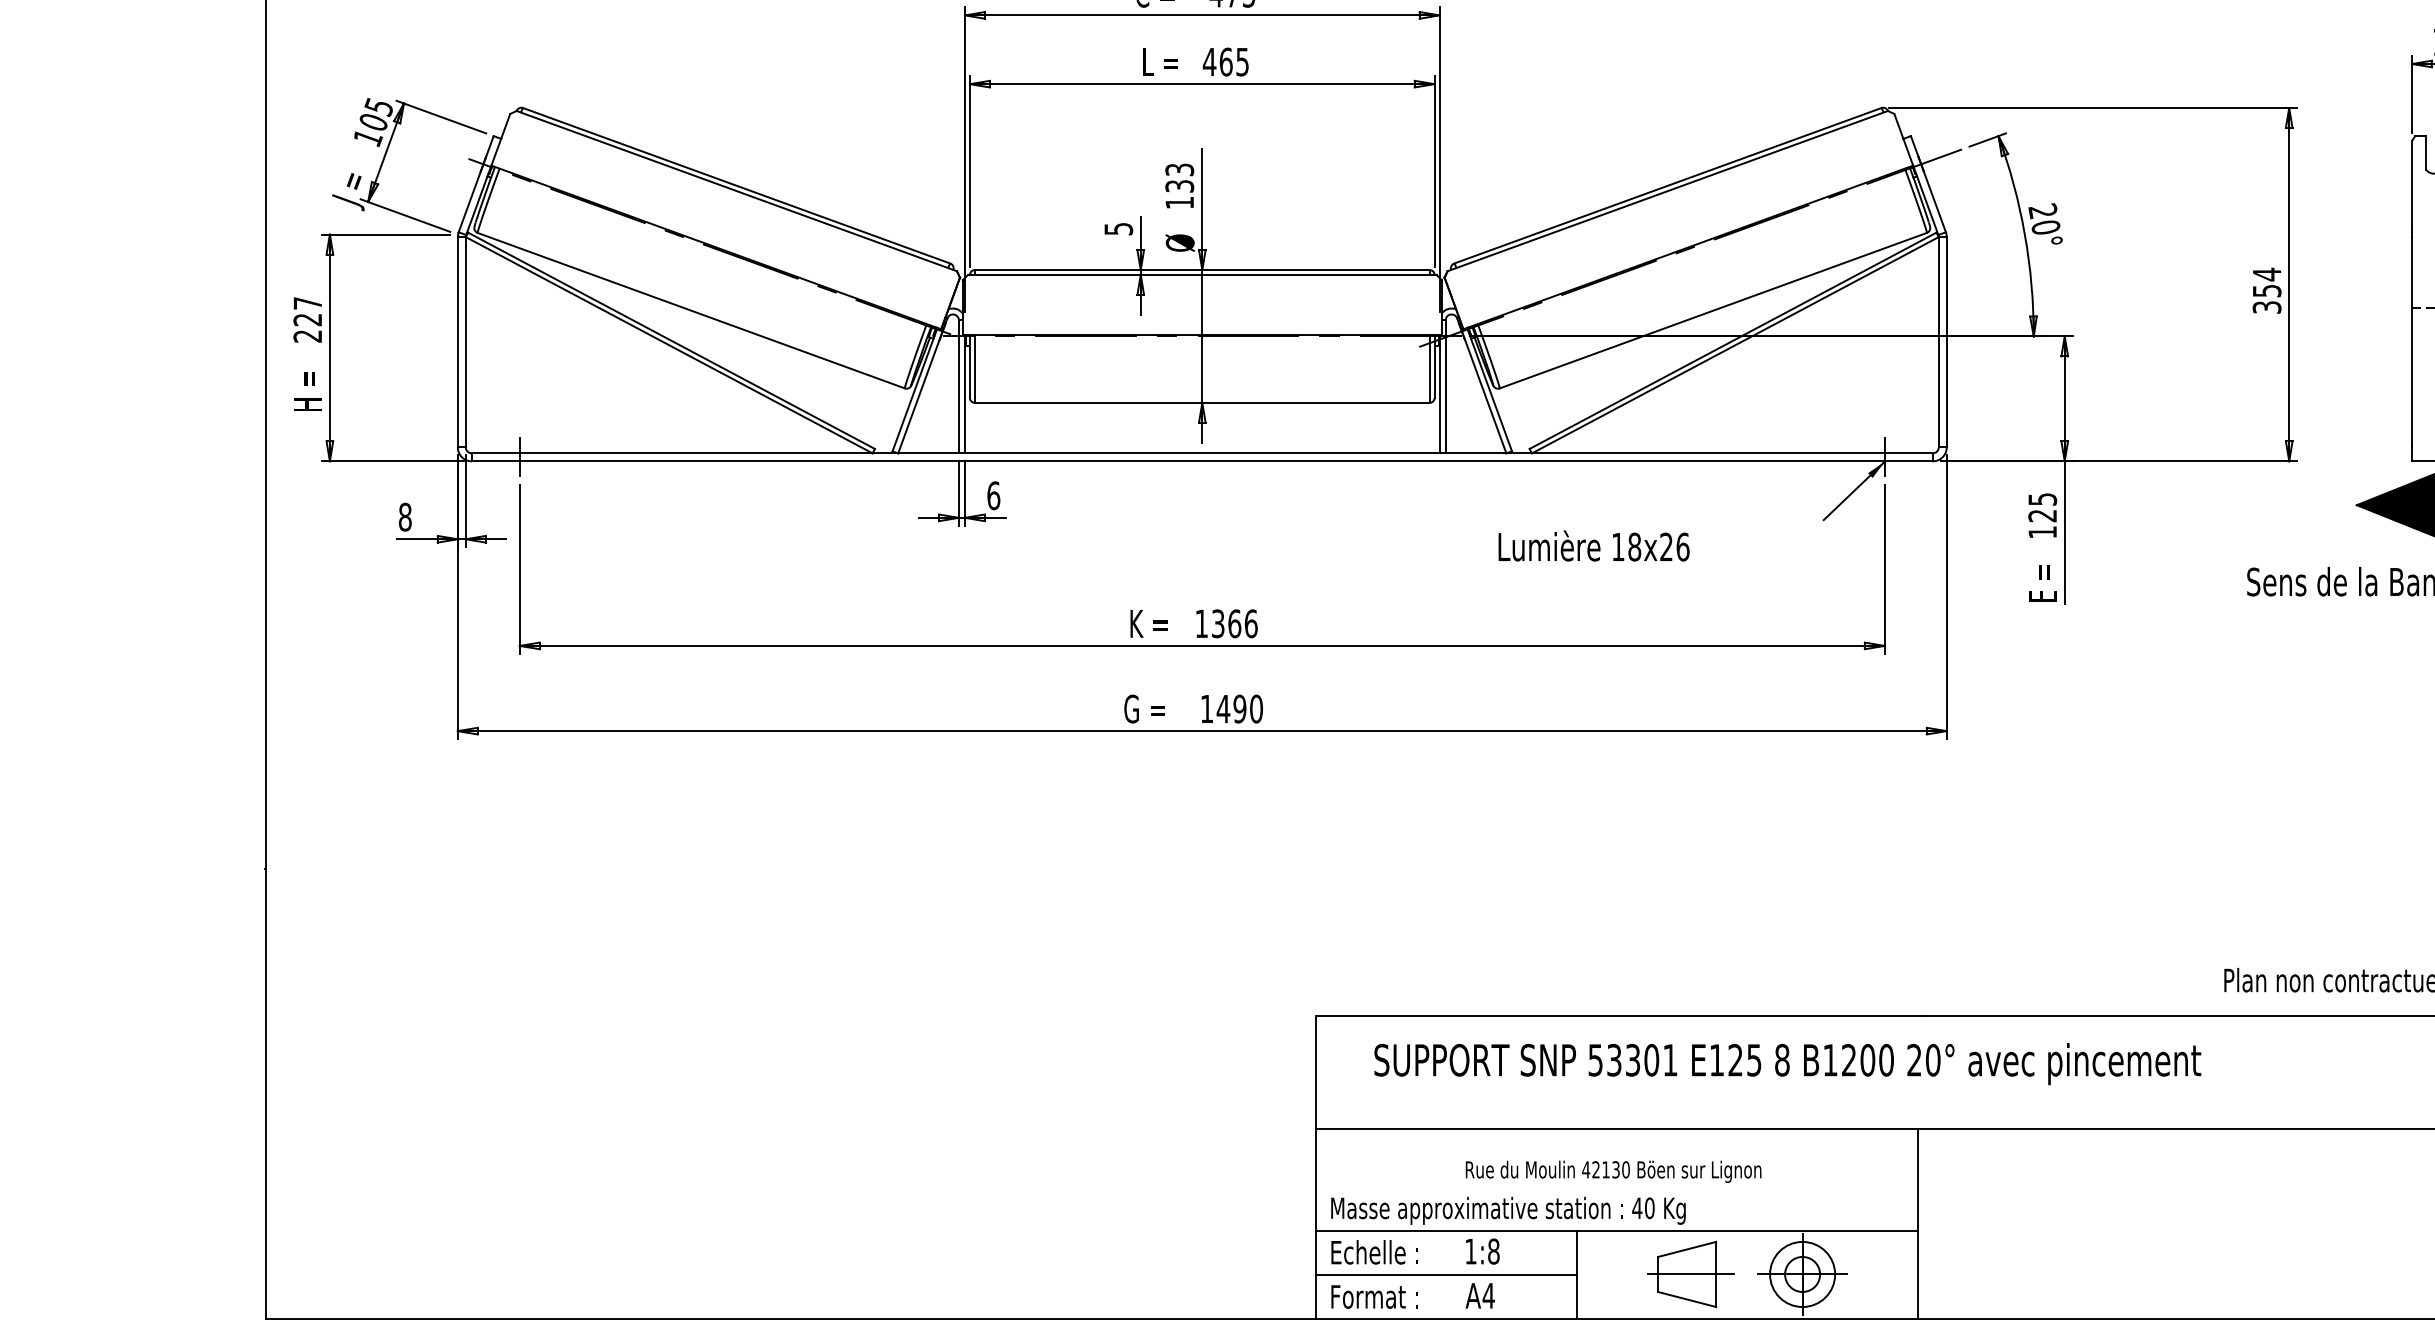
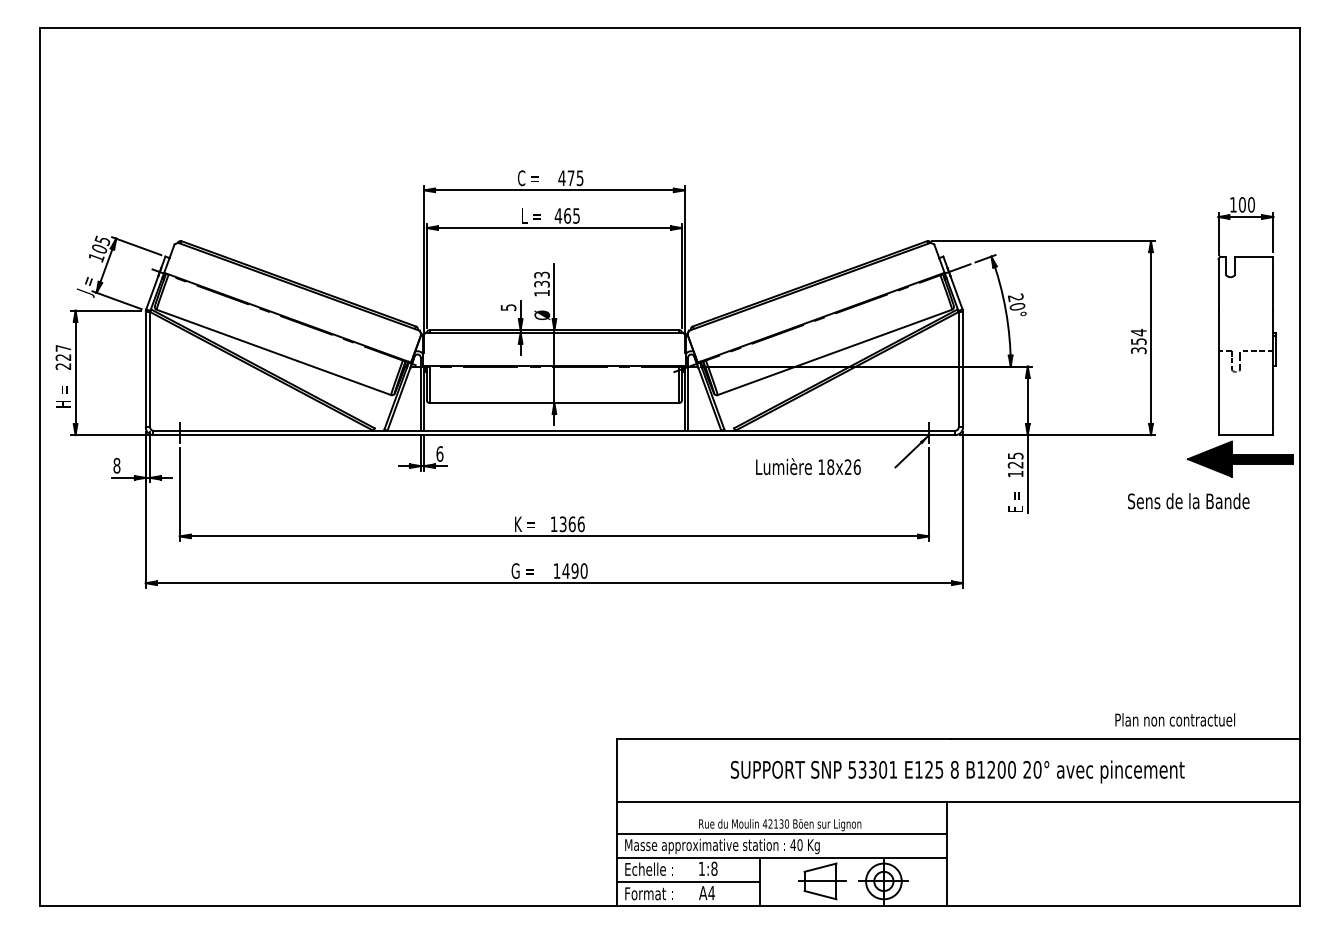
text: (1594, 545) -> (808, 466), moved
text: (1787, 1063) -> (957, 771), moved
line: (1616, 1187) -> (781, 833), added

